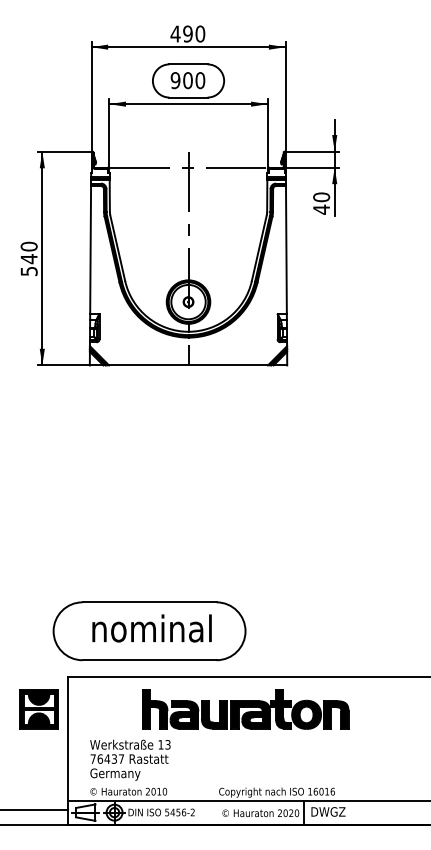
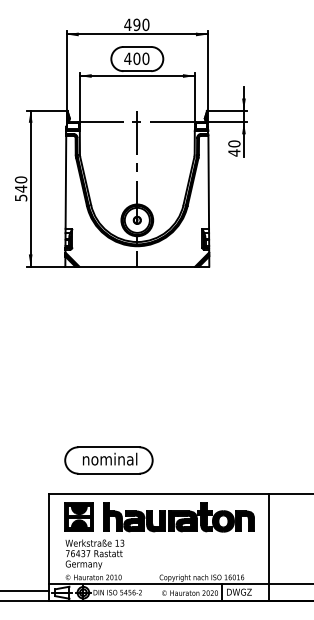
text: (175, 80) -> (127, 58), 900 -> 400
part: (149, 631) -> (108, 460), size x0.62
part: (37, 708) -> (78, 516), moved
line: (369, 750) -> (269, 547), added

